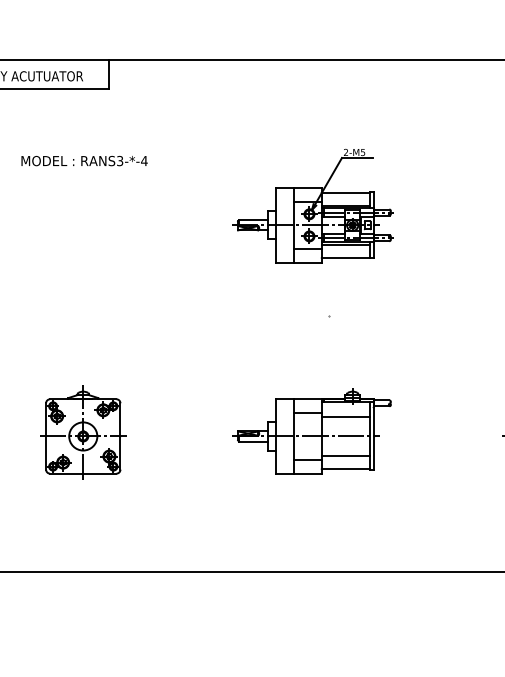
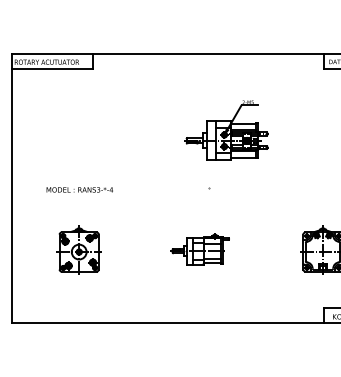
text: (83, 160) -> (79, 189), moved
part: (313, 205) -> (226, 130), moved
part: (313, 431) -> (200, 249), size x0.7

